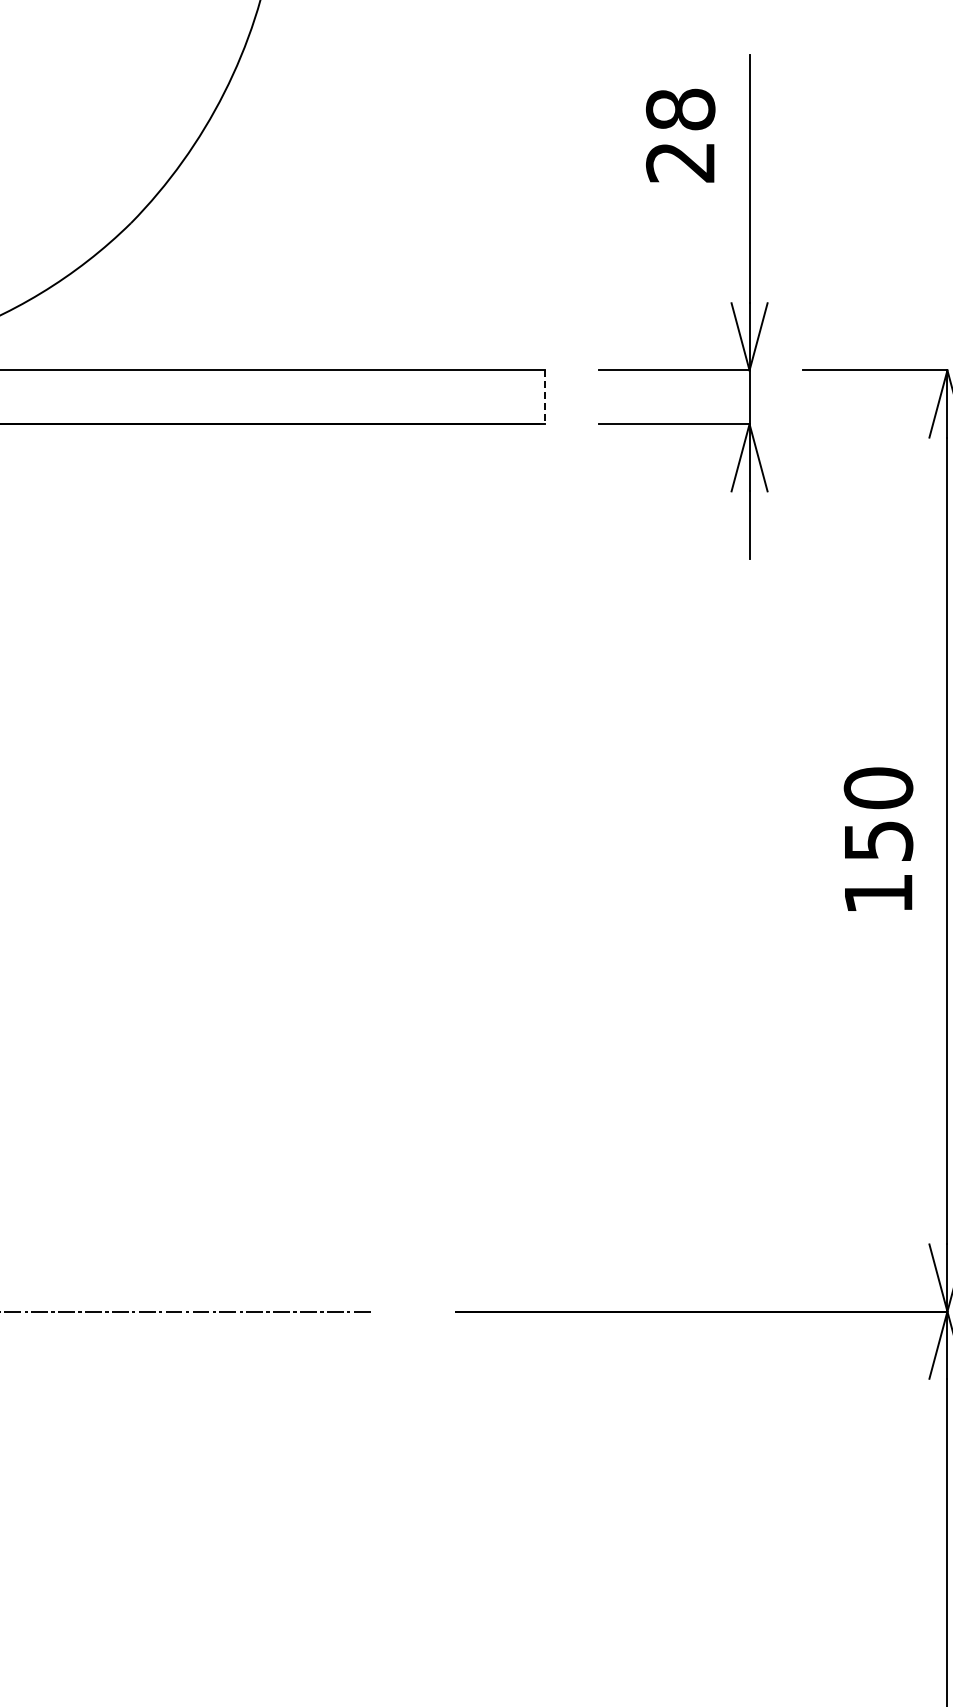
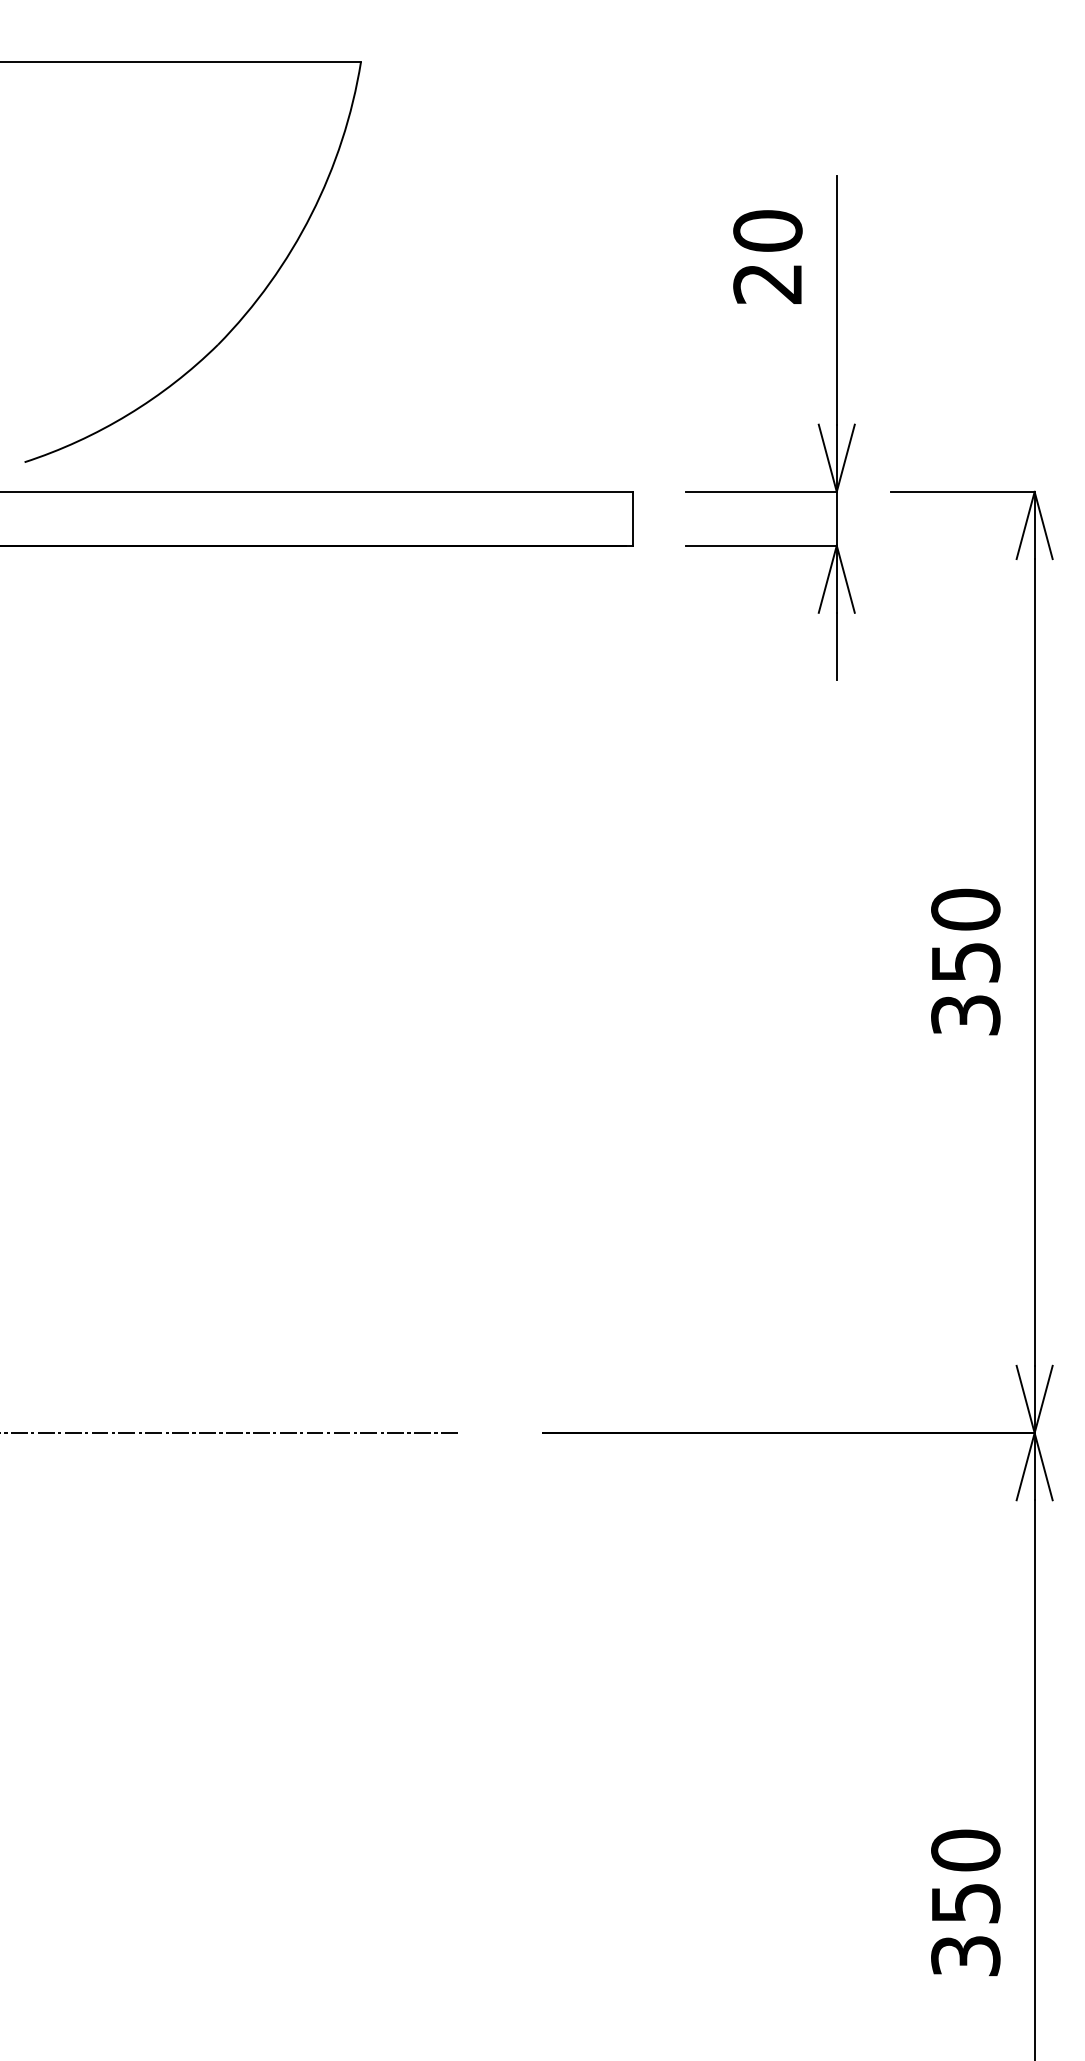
text: (680, 109) -> (767, 230), 28 -> 20
line: (545, 397) -> (632, 518), dashed -> solid
text: (878, 894) -> (965, 1015), 150 -> 350

